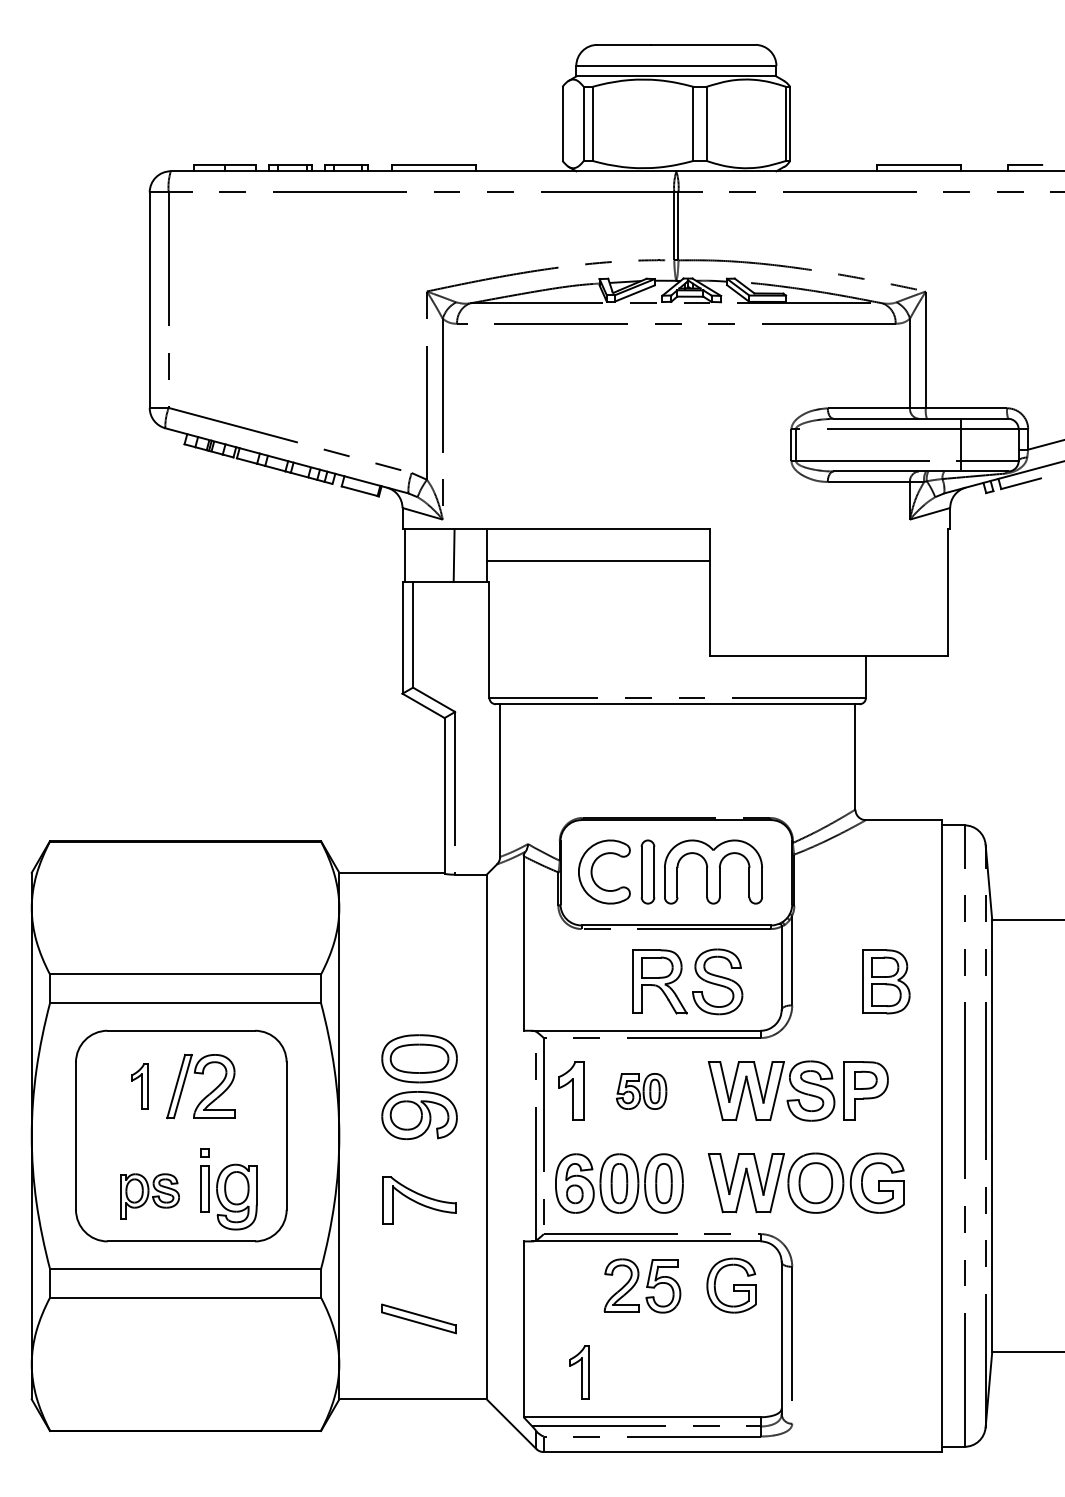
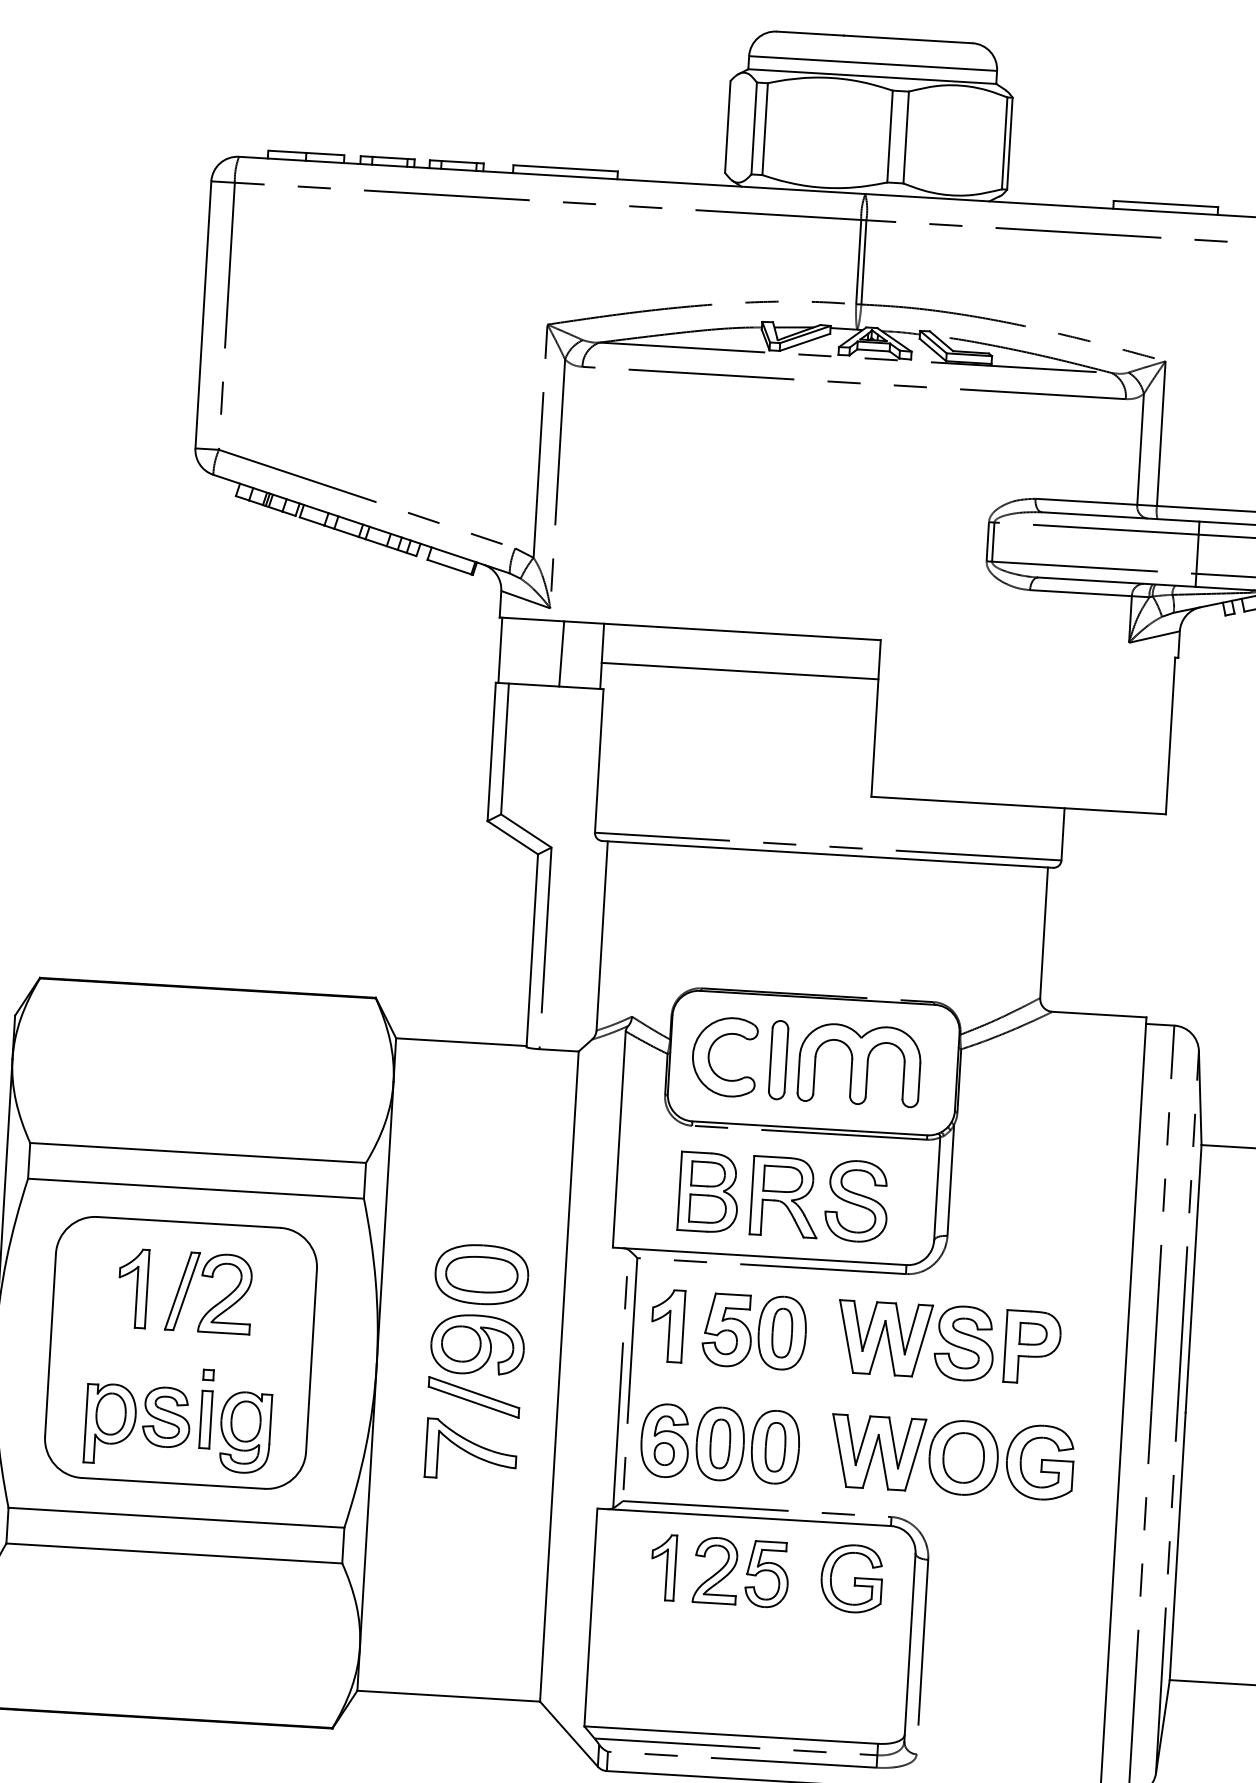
part: (886, 981) -> (709, 1192), moved
part: (139, 1086) -> (132, 1288), size x1.43
part: (641, 1091) -> (754, 1331), size x1.67
part: (149, 1196) -> (137, 1425), size x1.43
part: (418, 1318) -> (473, 1396), moved
part: (579, 1372) -> (663, 1567), moved

